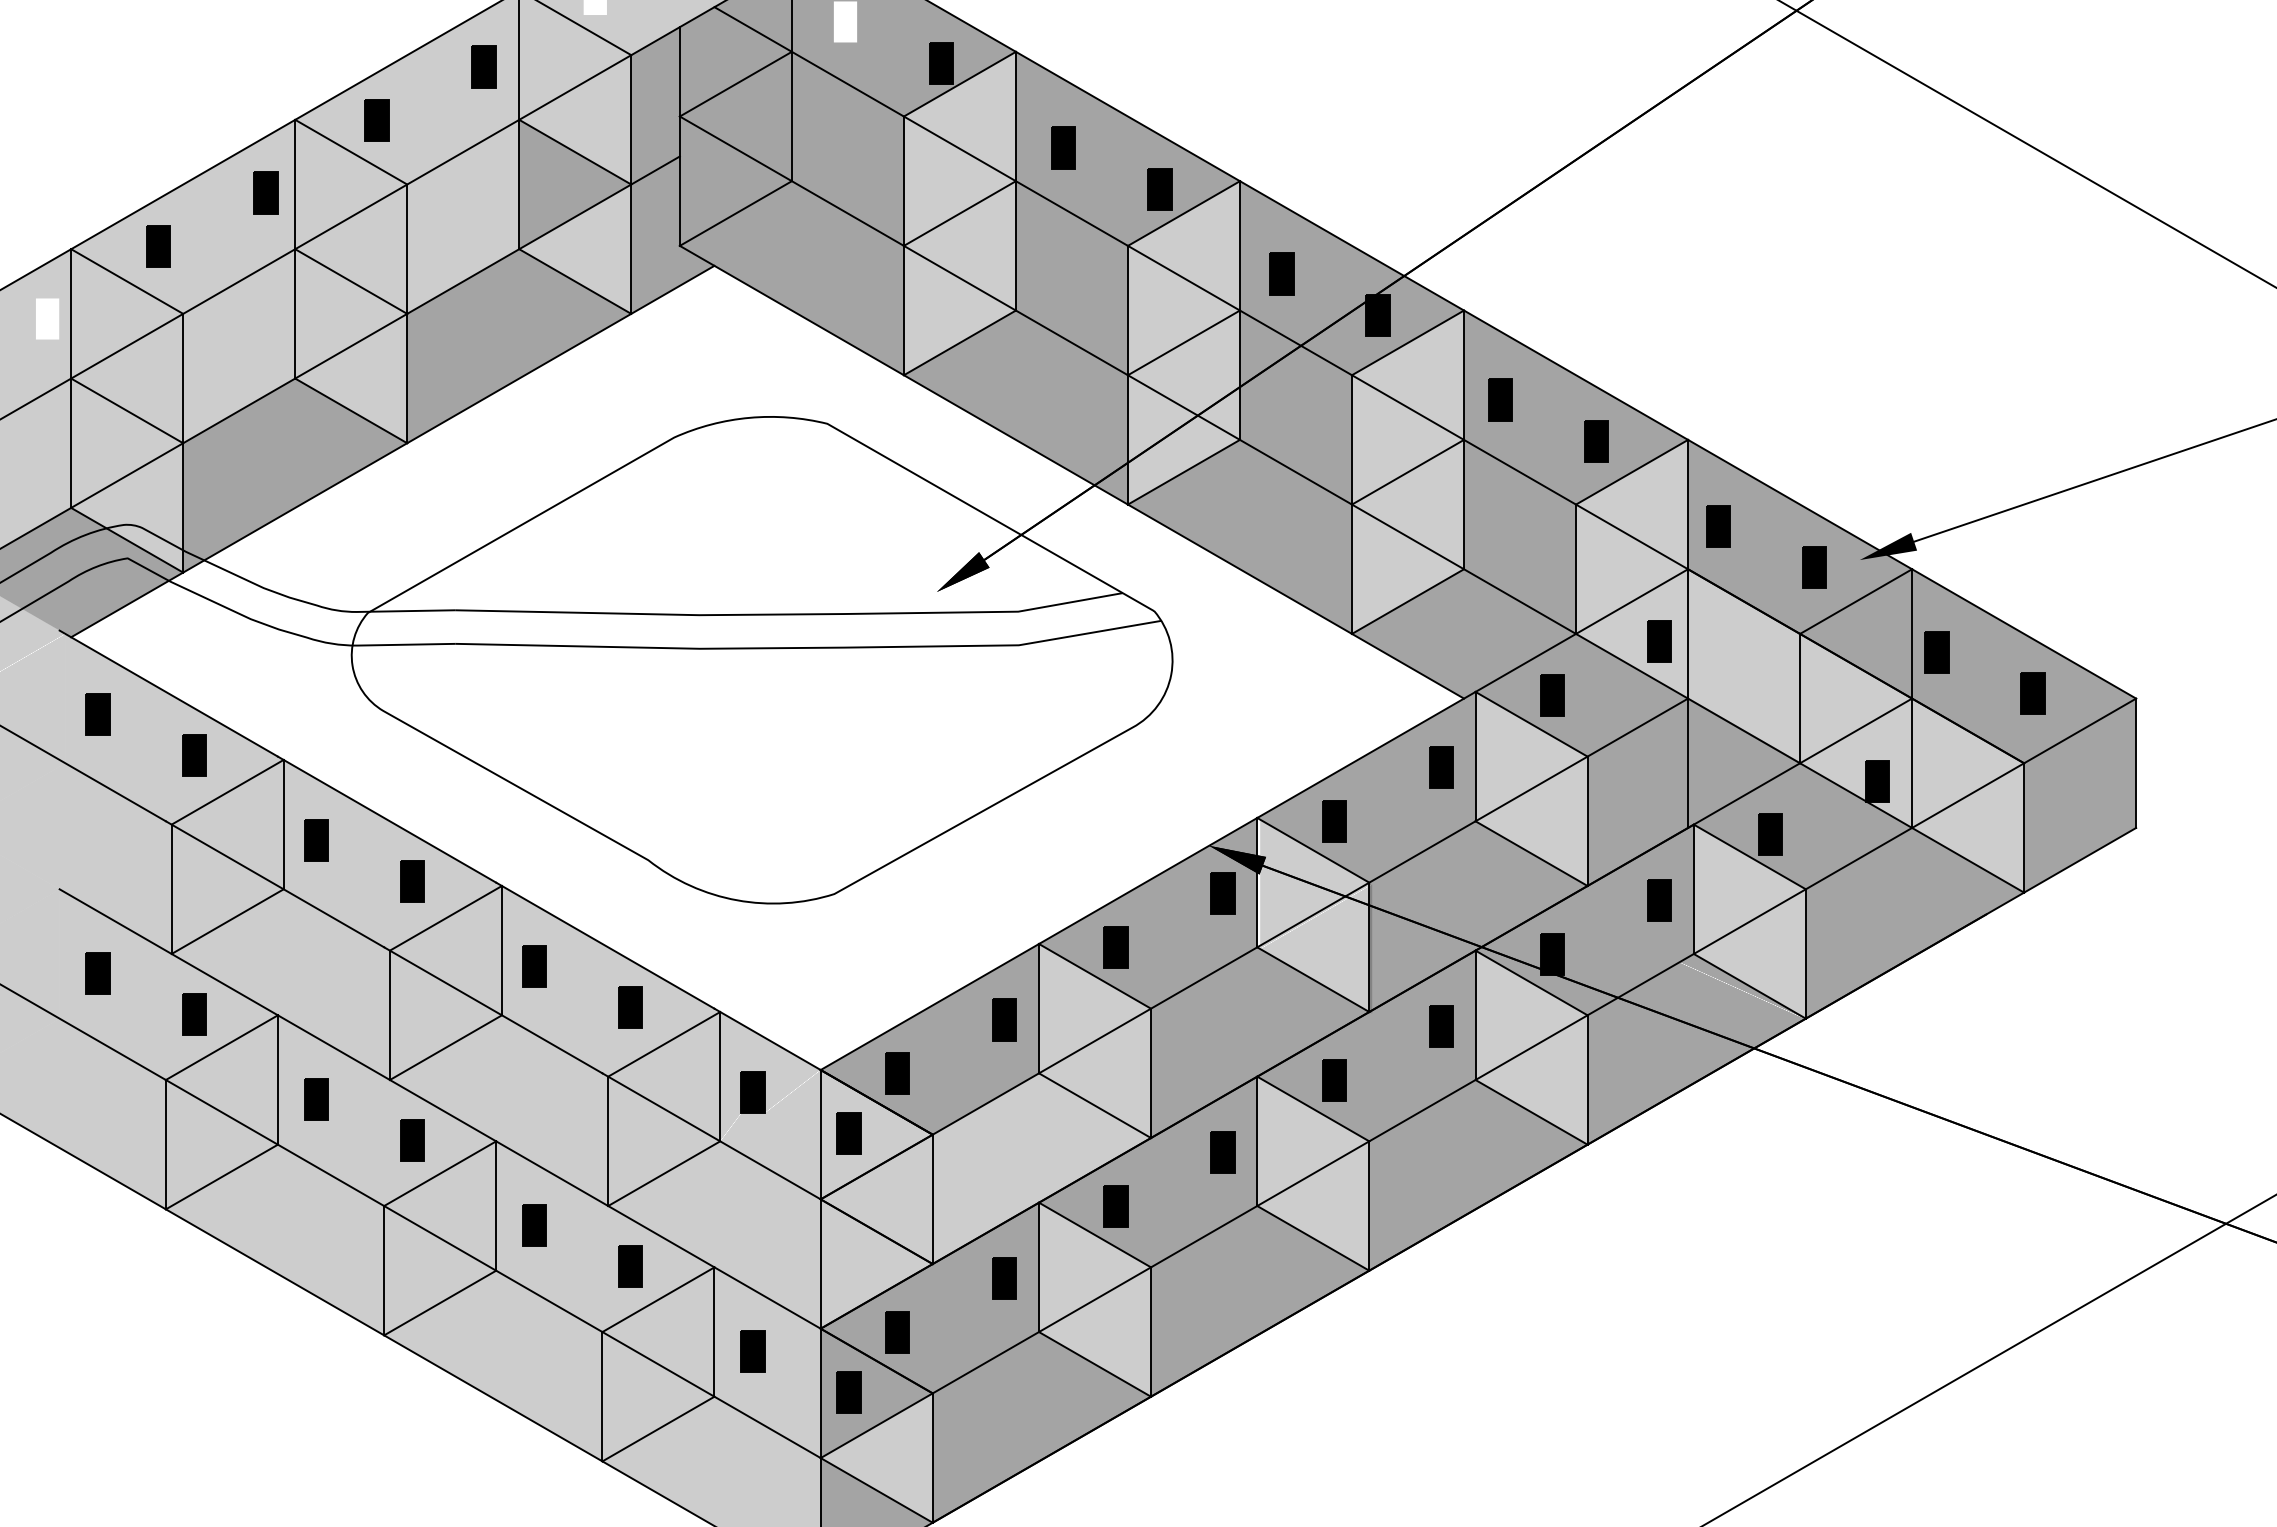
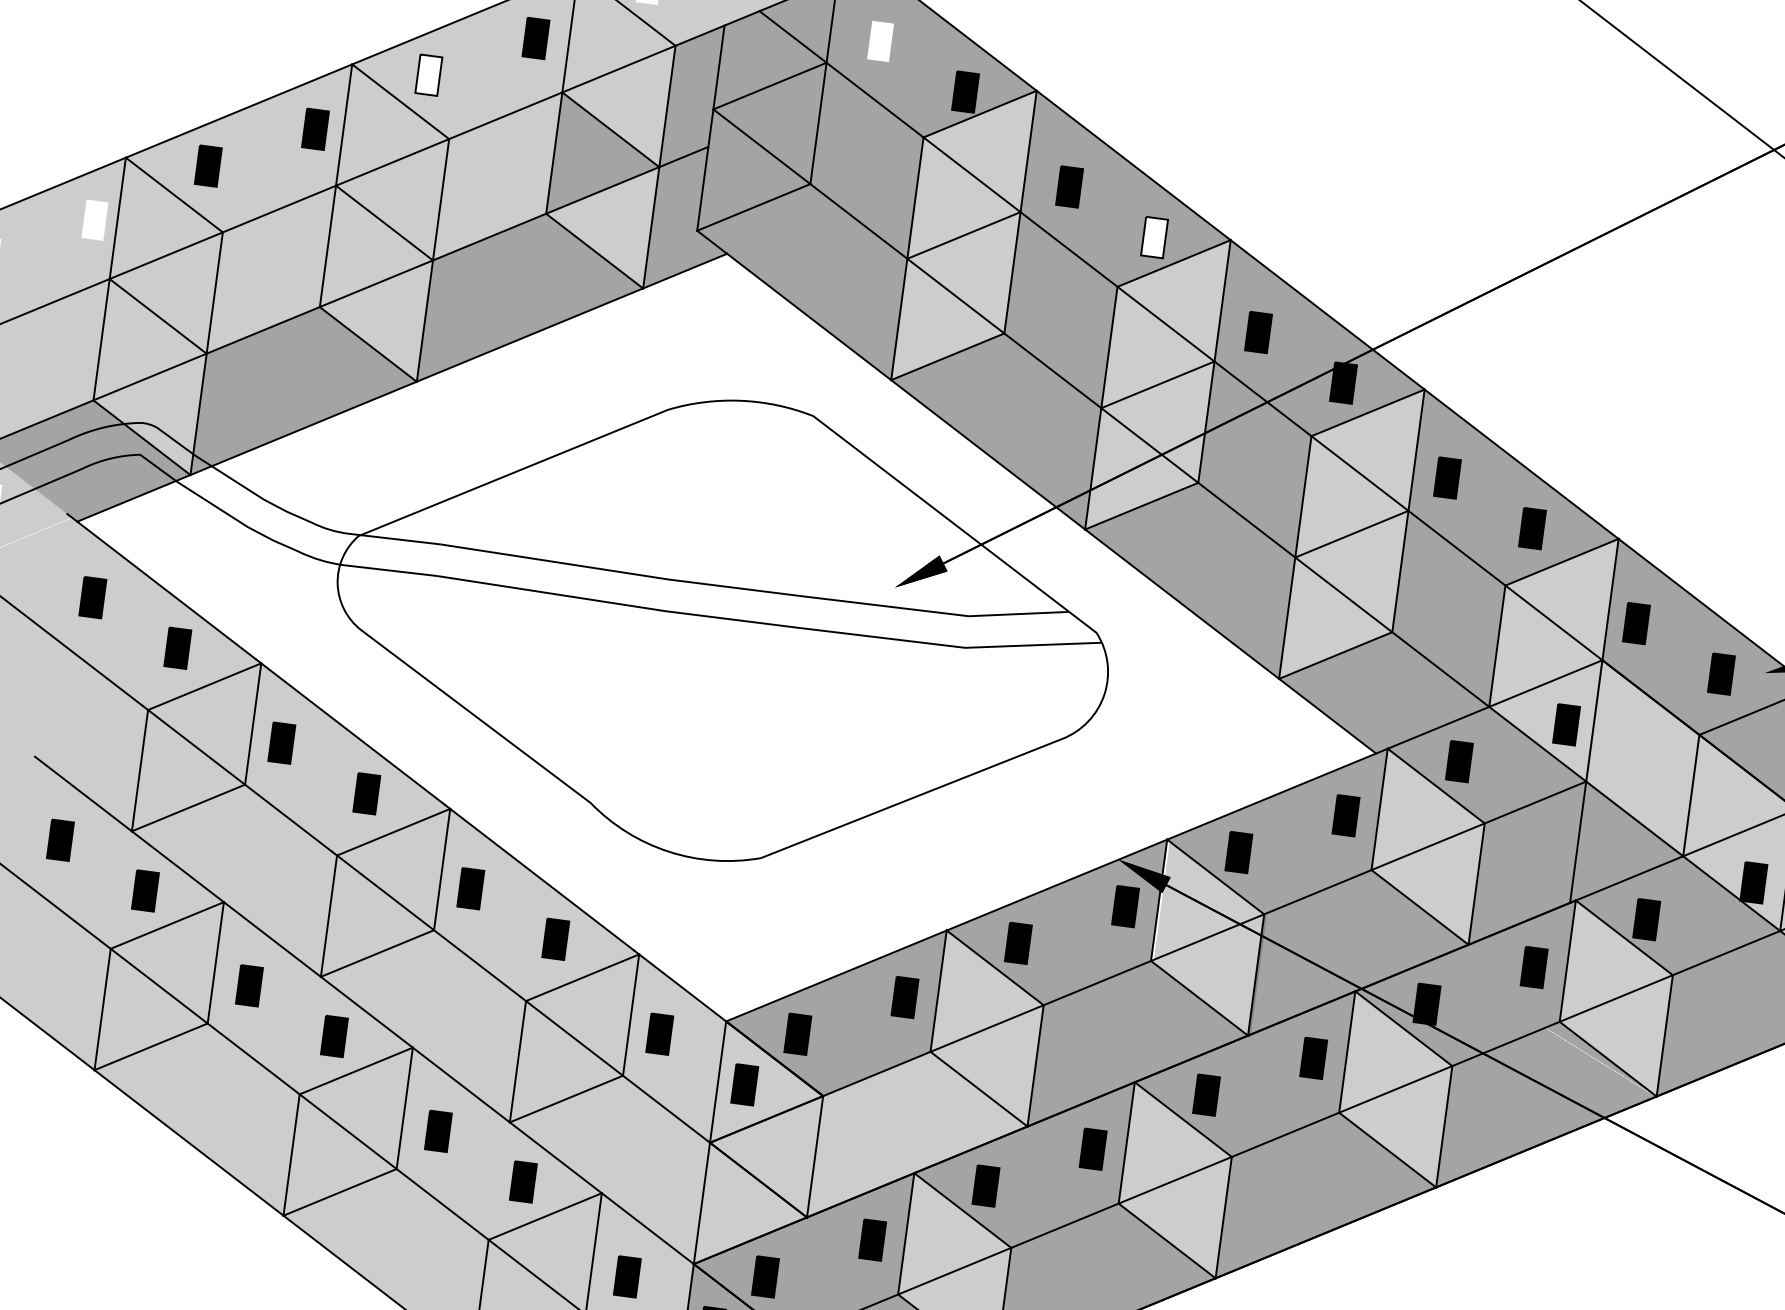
fill: (376, 120) -> (428, 75), removed
fill: (1159, 188) -> (1154, 236), removed

